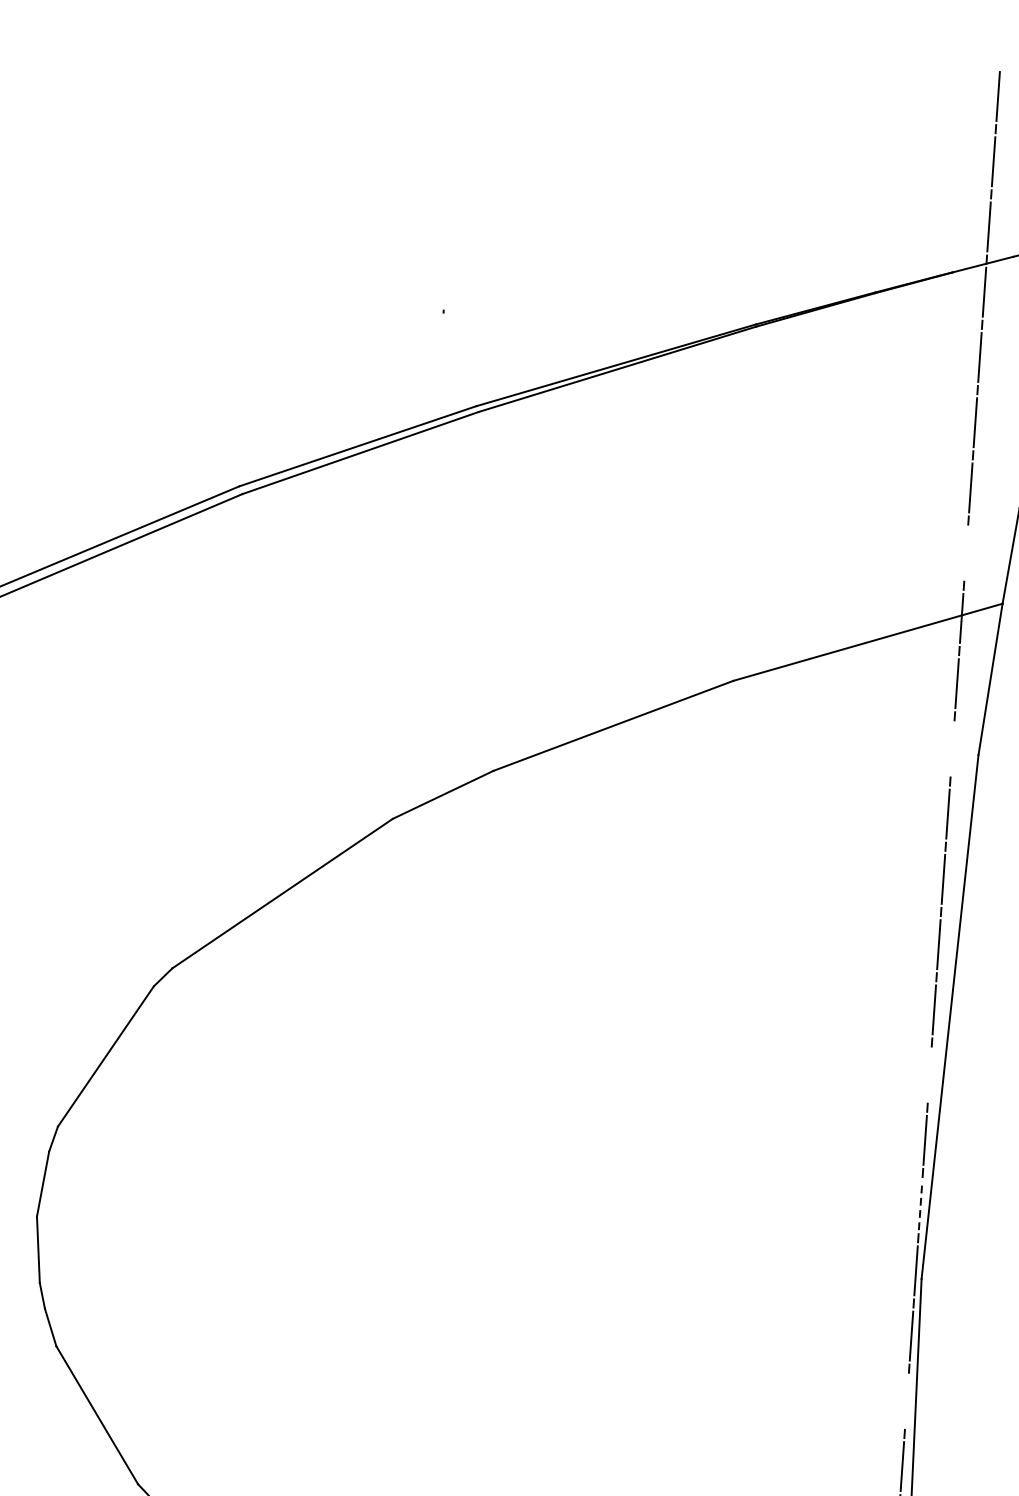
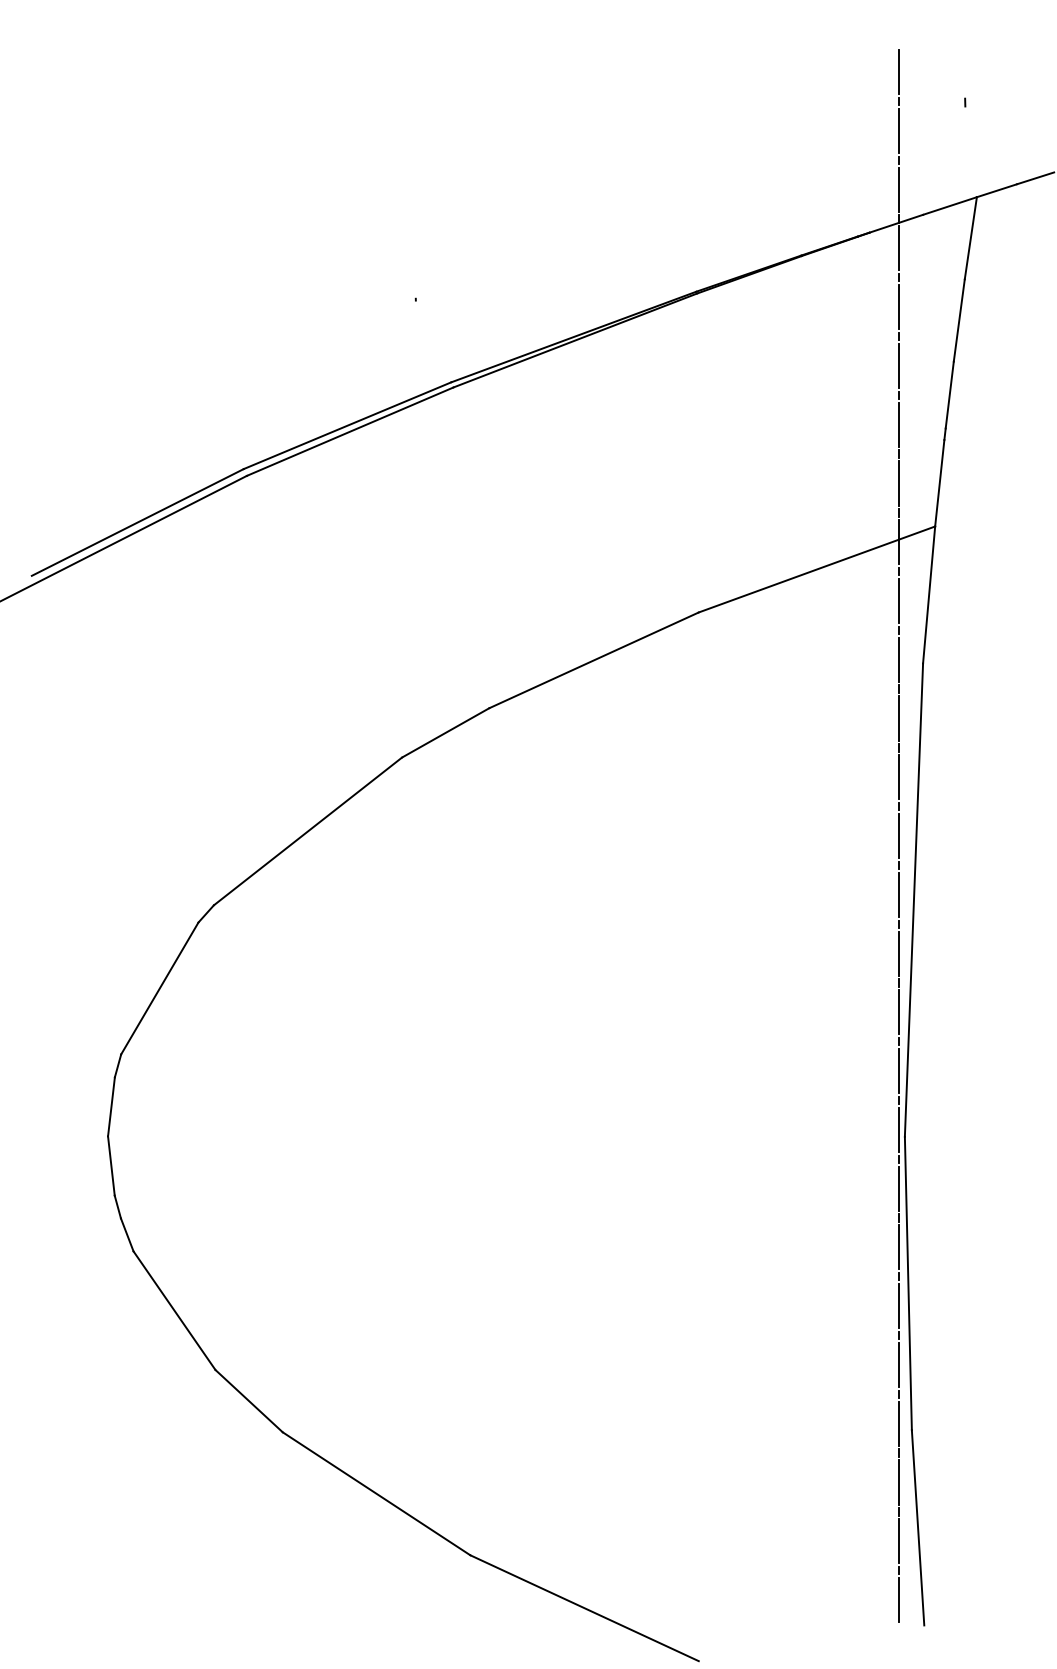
line: (966, 553) -> (899, 483), added
line: (952, 748) -> (899, 659), added
line: (929, 1075) -> (899, 953), added
line: (920, 1204) -> (899, 1070), dashed -> solid
line: (907, 1401) -> (899, 1247), added

